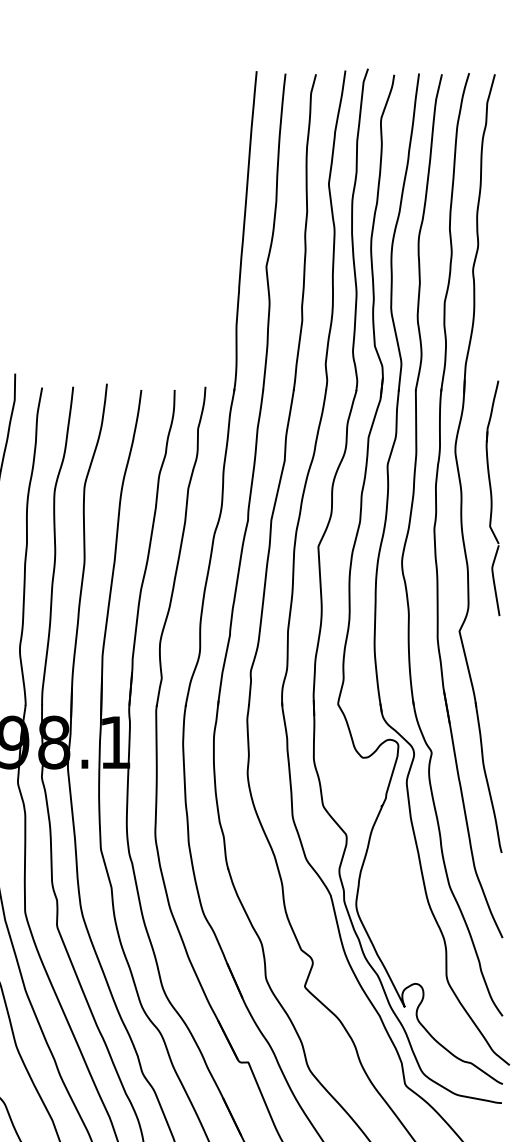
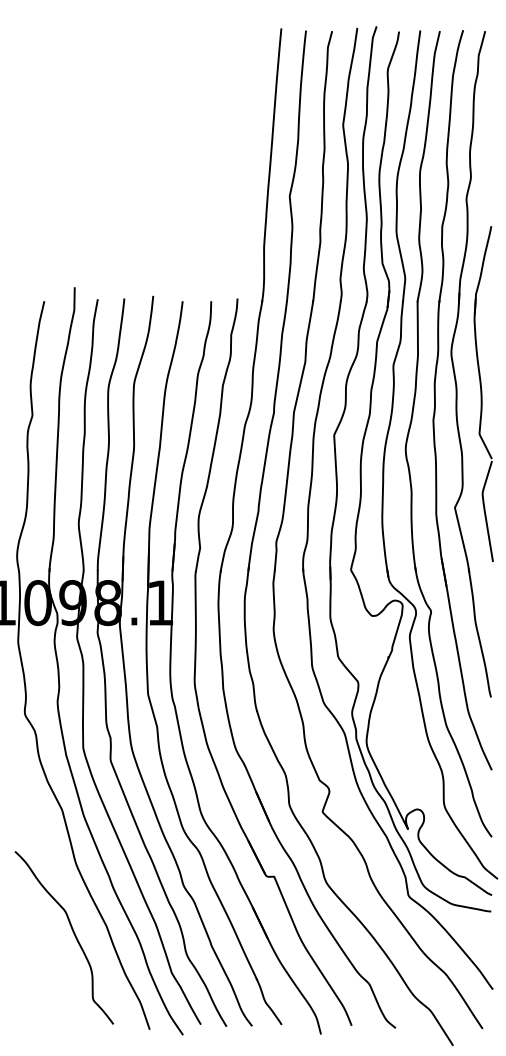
part: (492, 497) -> (483, 393), size x1.67

